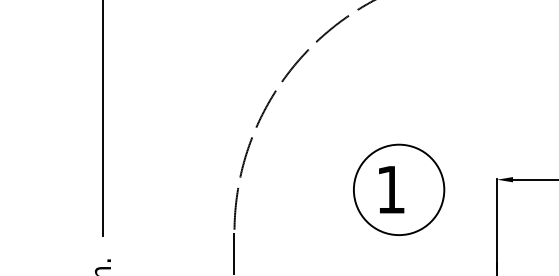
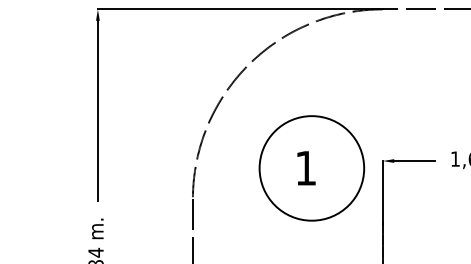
circle: (398, 190) -> (311, 168), size x1.6

